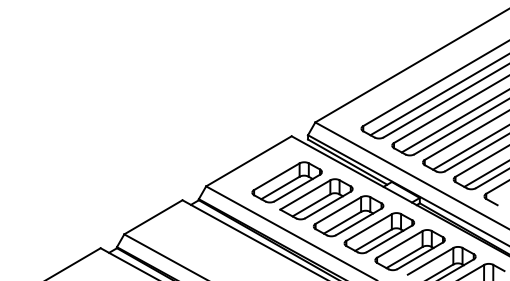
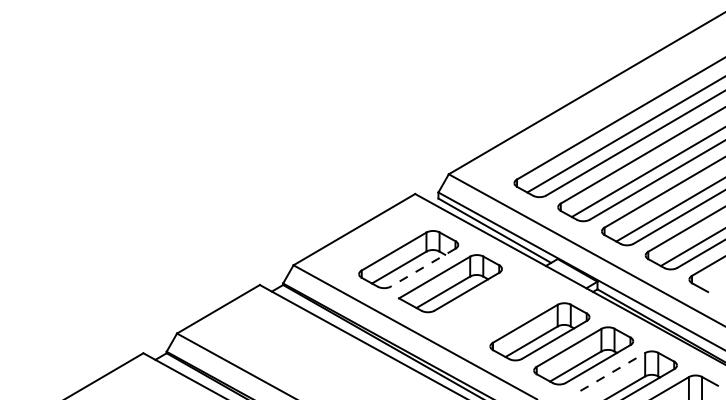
line: (296, 187) -> (422, 267), solid -> dashed
part: (348, 216) -> (495, 307), removed
line: (431, 261) -> (613, 371), solid -> dashed

